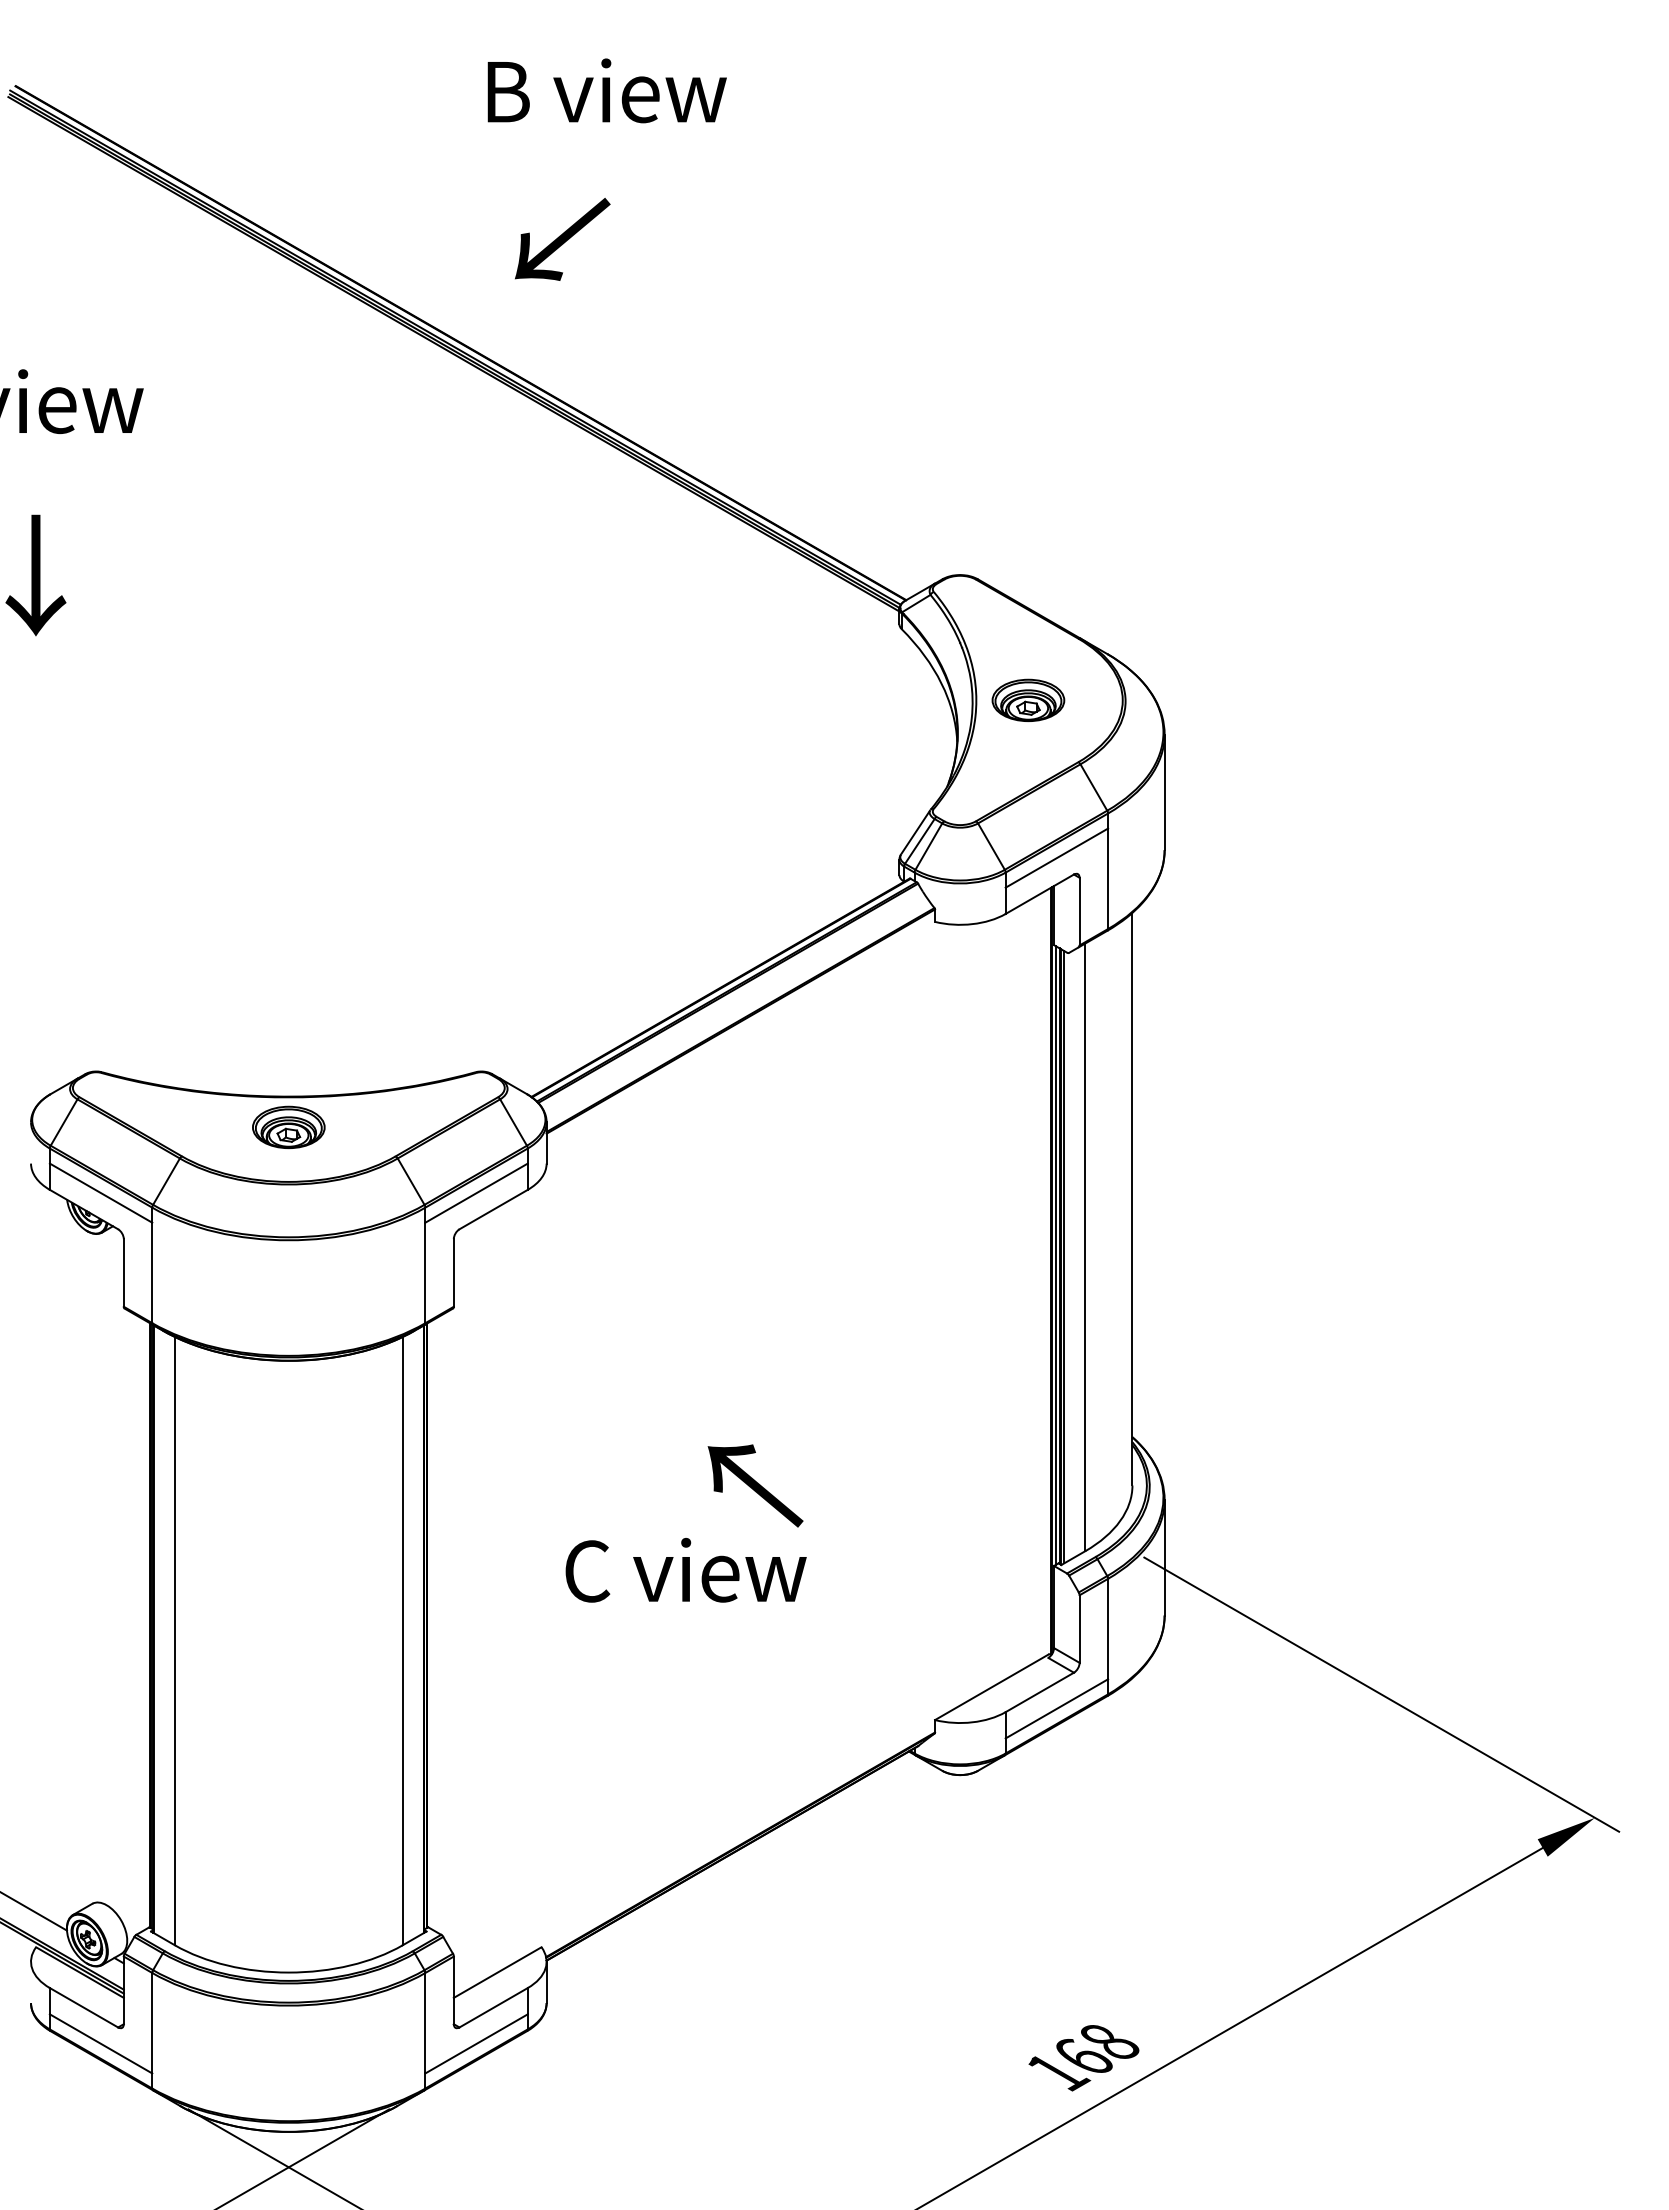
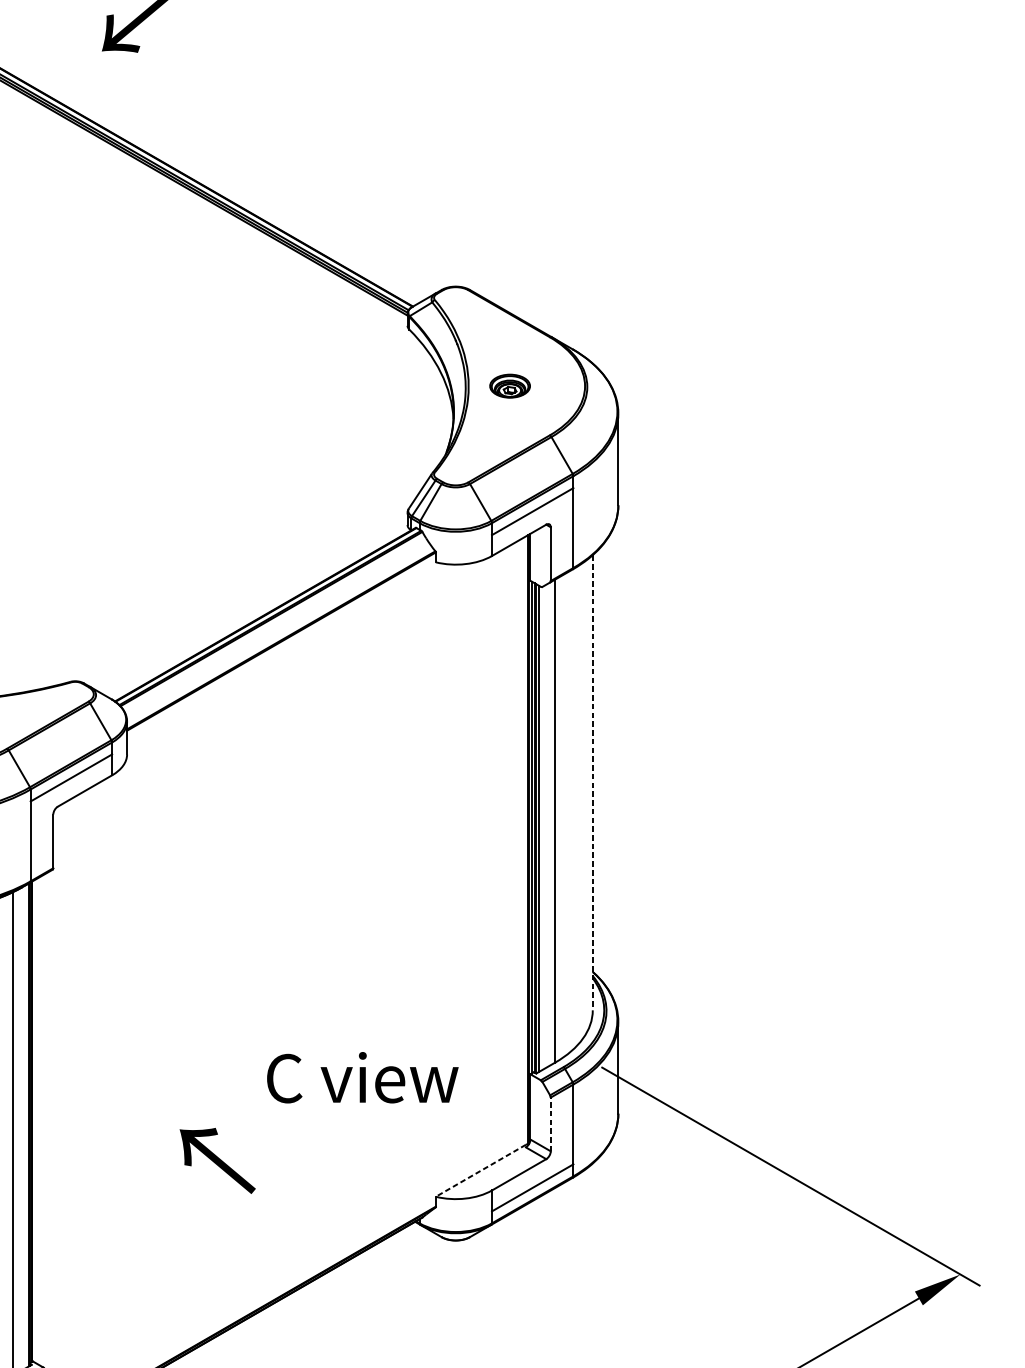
part: (1028, 699) -> (510, 385), size x0.7
line: (1132, 1199) -> (592, 782), solid -> dashed
text: (755, 1485) -> (217, 1160), moved
text: (685, 1570) -> (362, 1077), moved
line: (1079, 1629) -> (550, 1124), solid -> dashed
line: (991, 1687) -> (480, 1170), solid -> dashed

